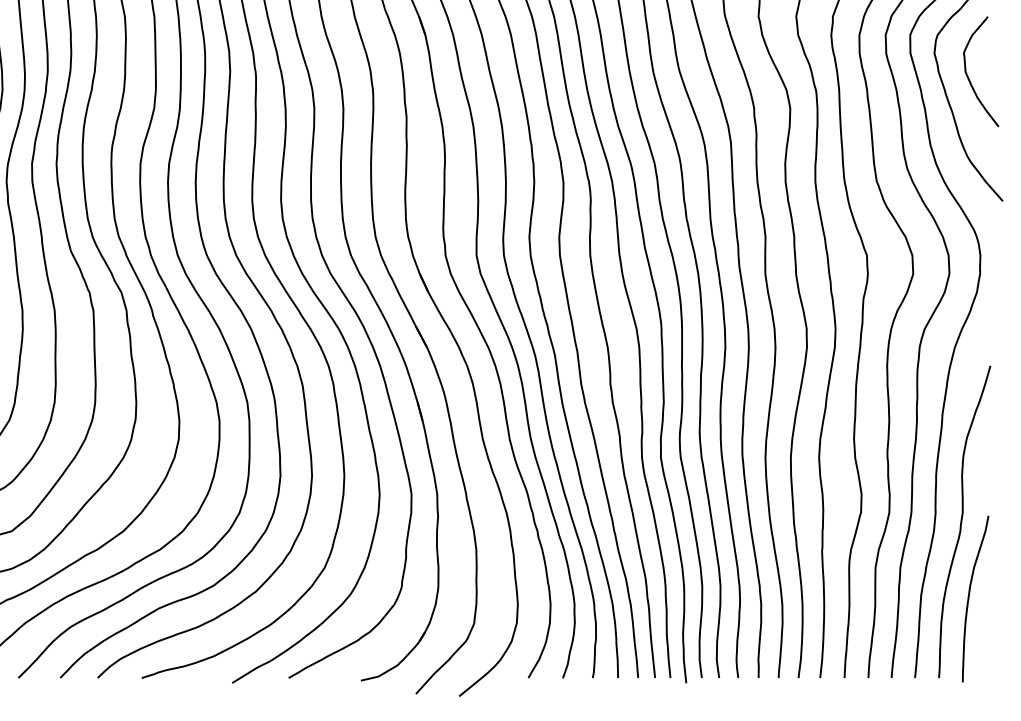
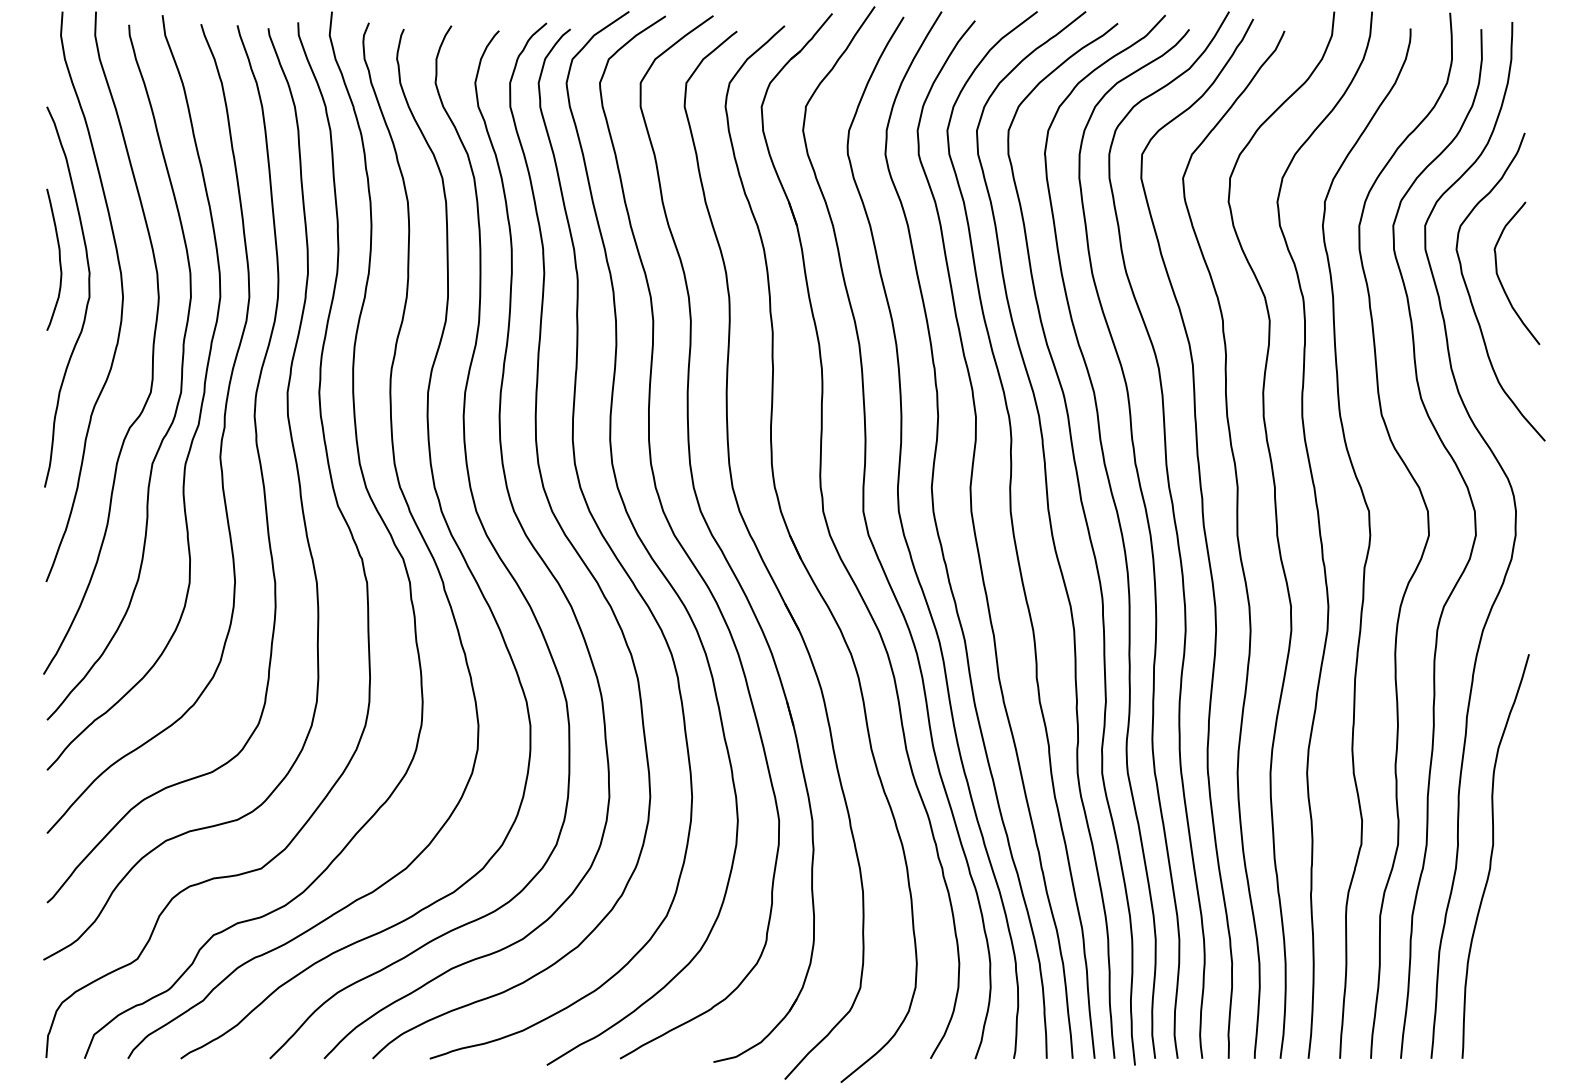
curve: (969, 599) -> (1501, 956), removed

